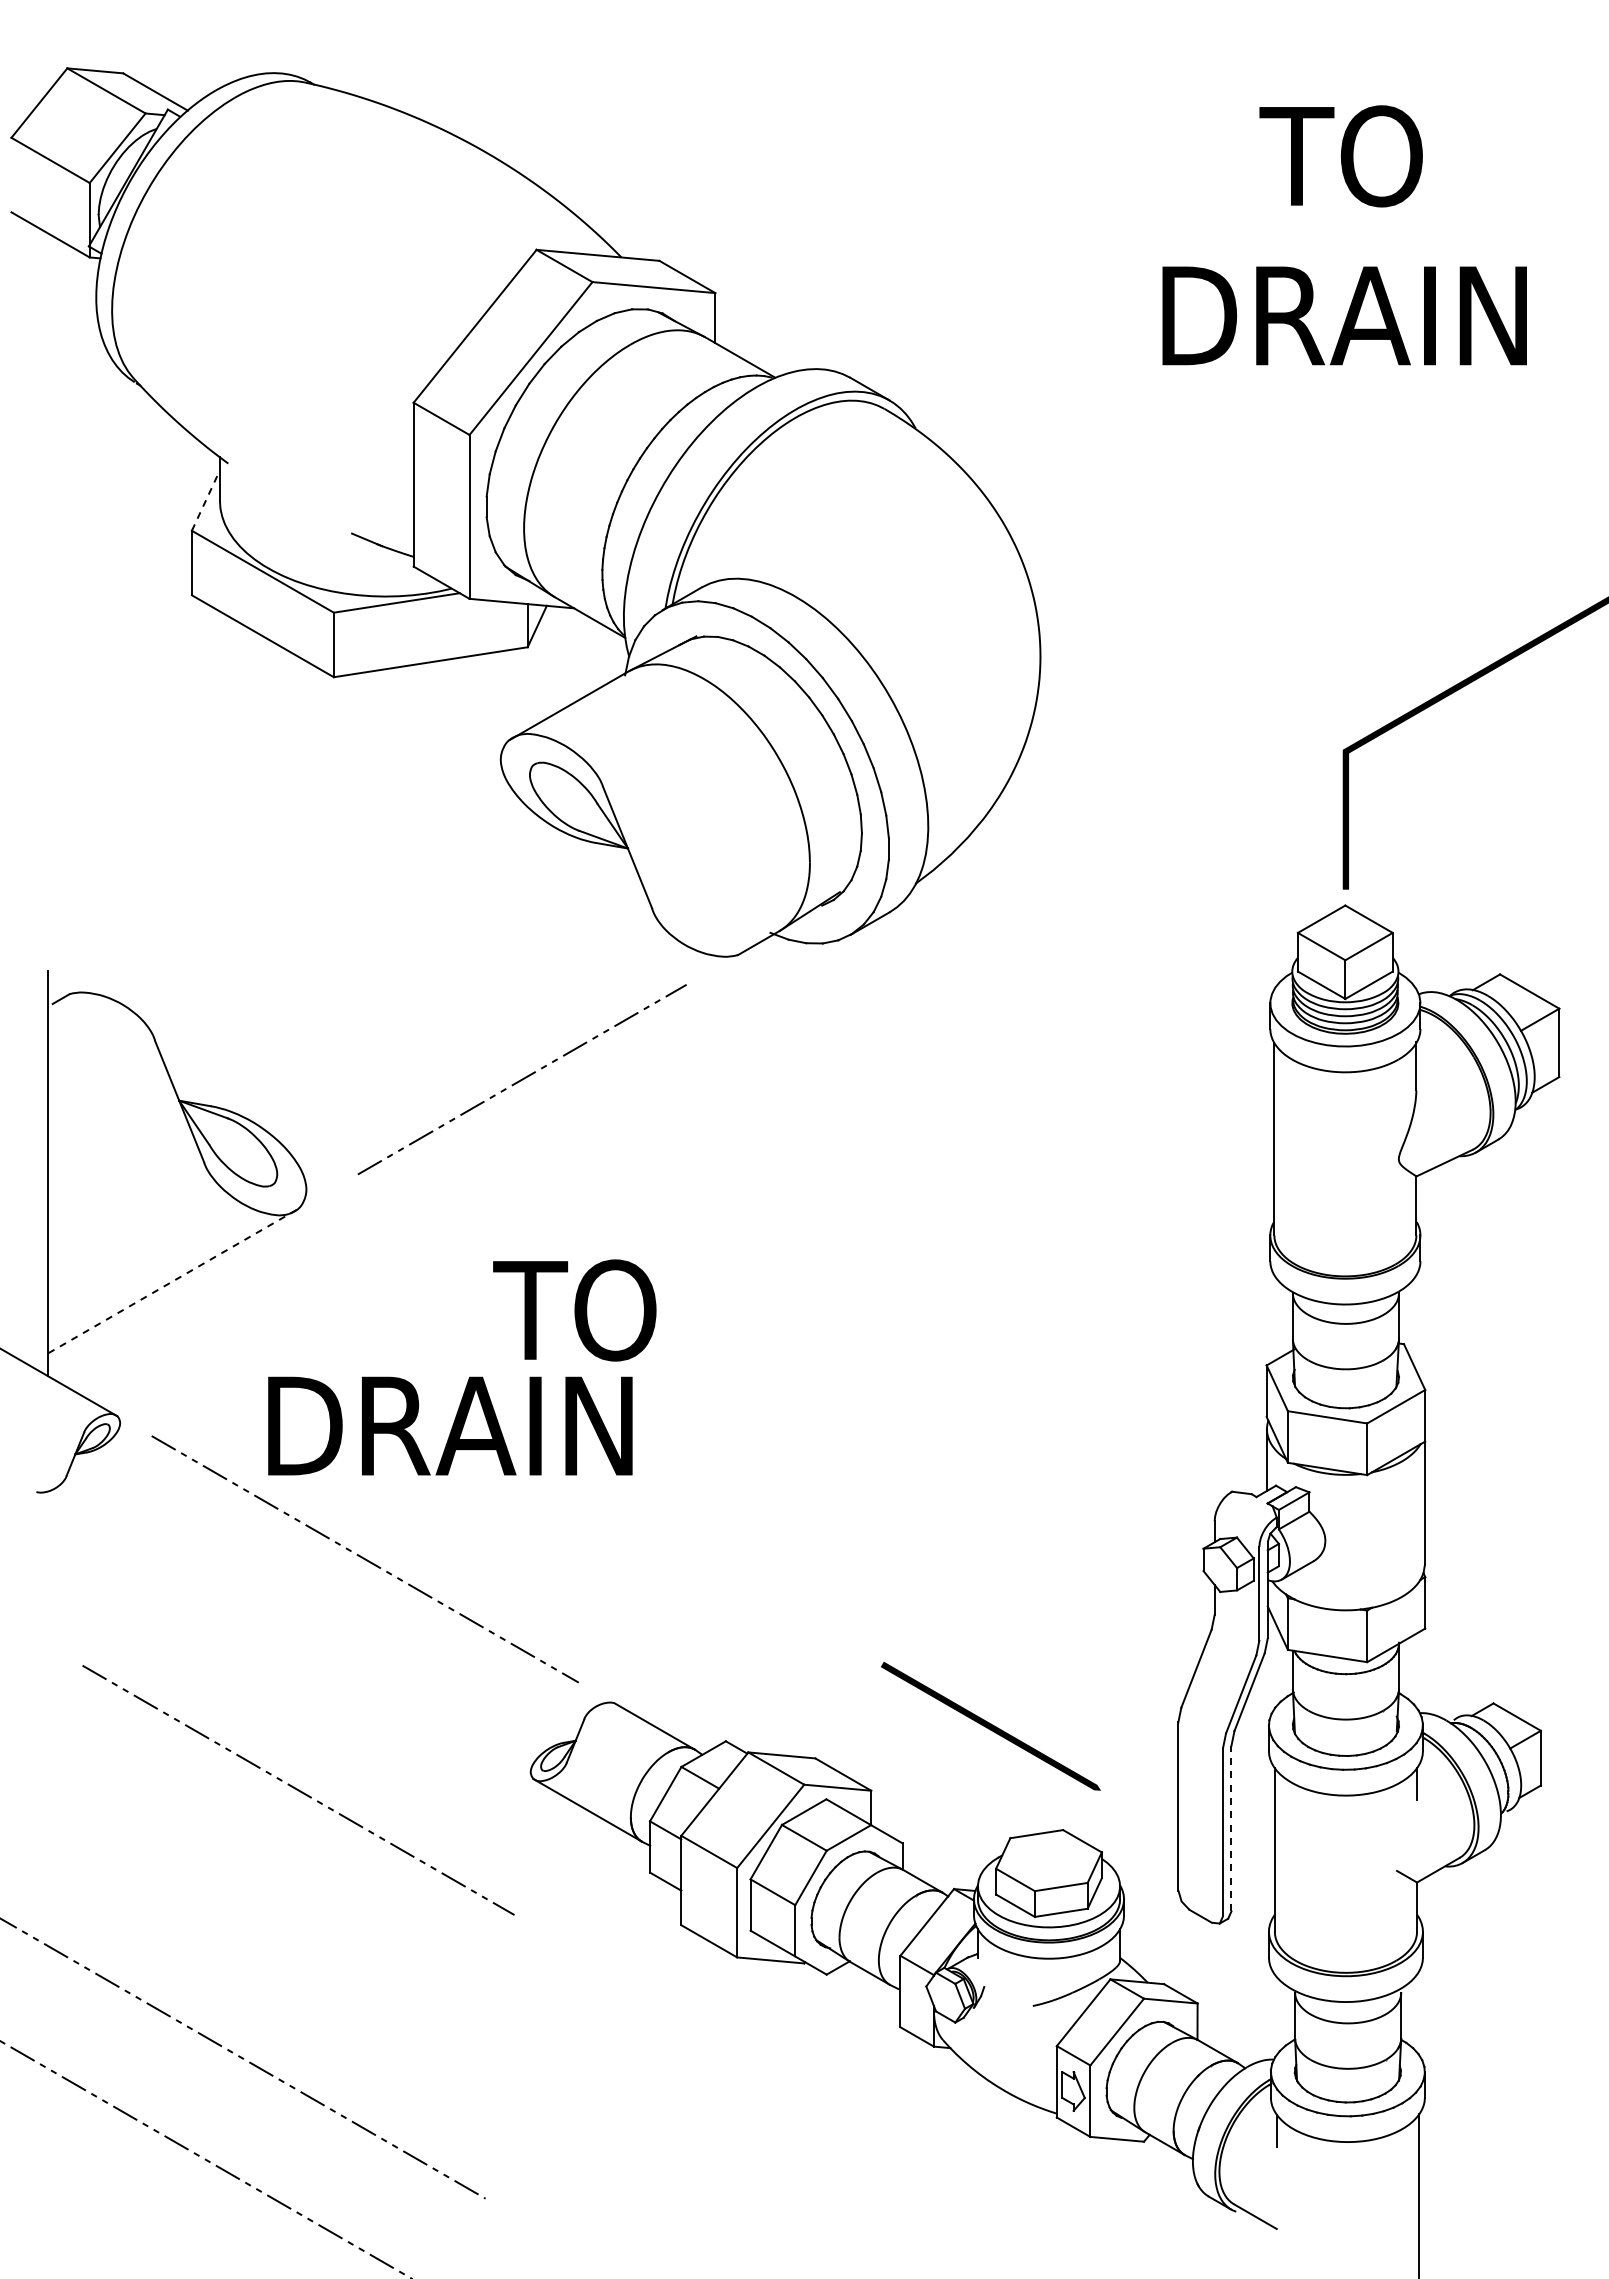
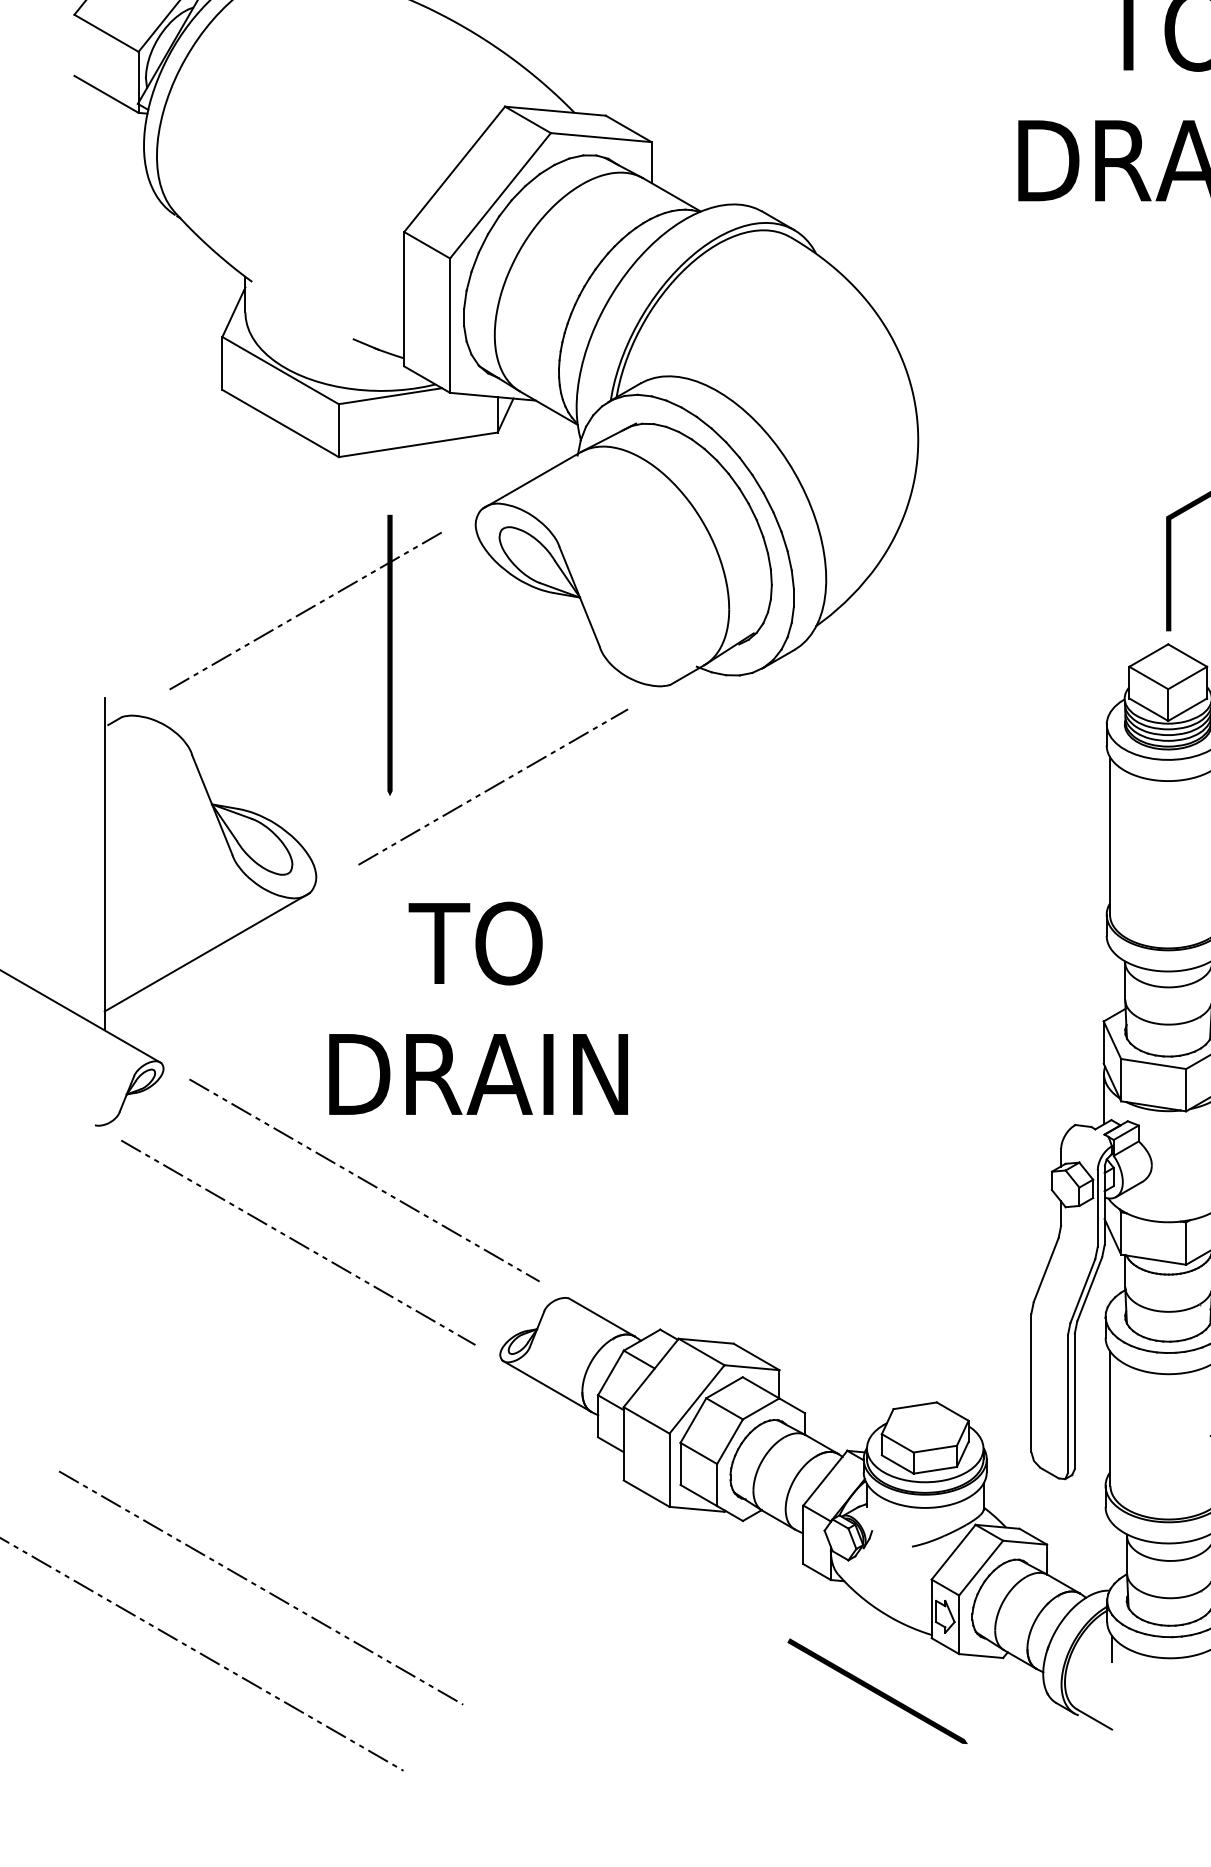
line: (206, 500) -> (234, 312), dashed -> solid
part: (272, 878) -> (288, 622), added
line: (173, 1280) -> (207, 951), dashed -> solid
text: (574, 1310) -> (475, 943), moved
text: (450, 1425) -> (478, 1073), moved
line: (990, 1726) -> (877, 1691), moved
line: (298, 1790) -> (298, 1242), moved
line: (1231, 1828) -> (1074, 1401), dashed -> solid

